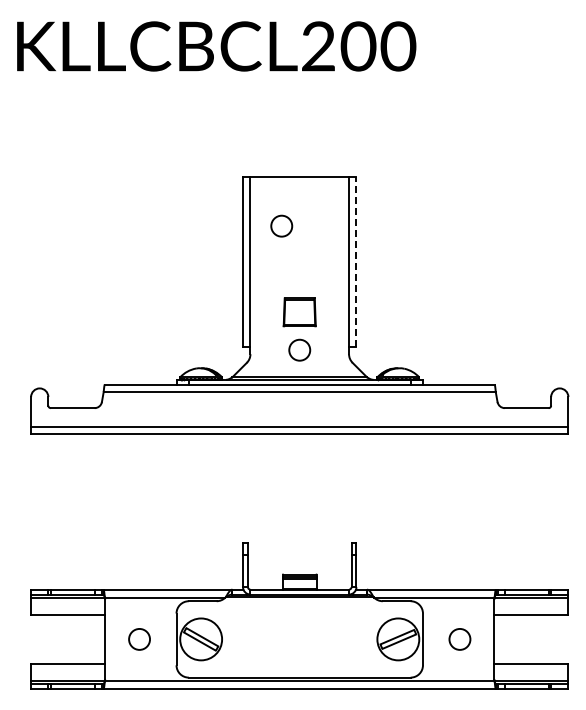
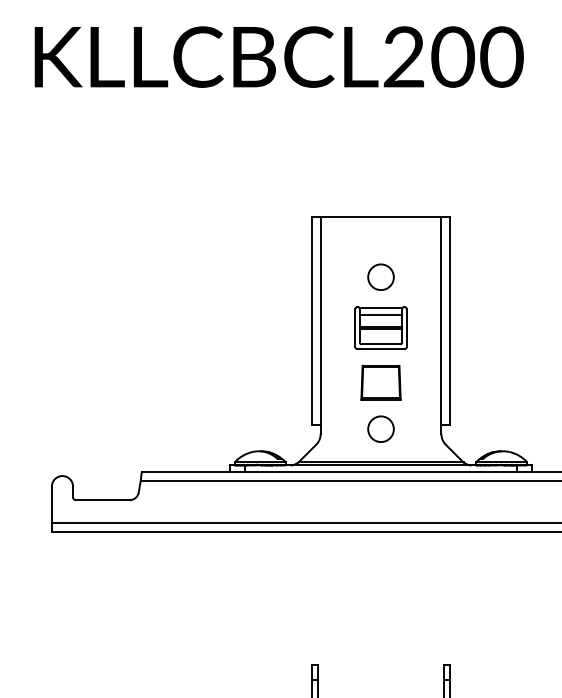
circle: (281, 225) -> (380, 276), moved
line: (356, 261) -> (450, 320), dashed -> solid
part: (299, 267) -> (380, 327), added

